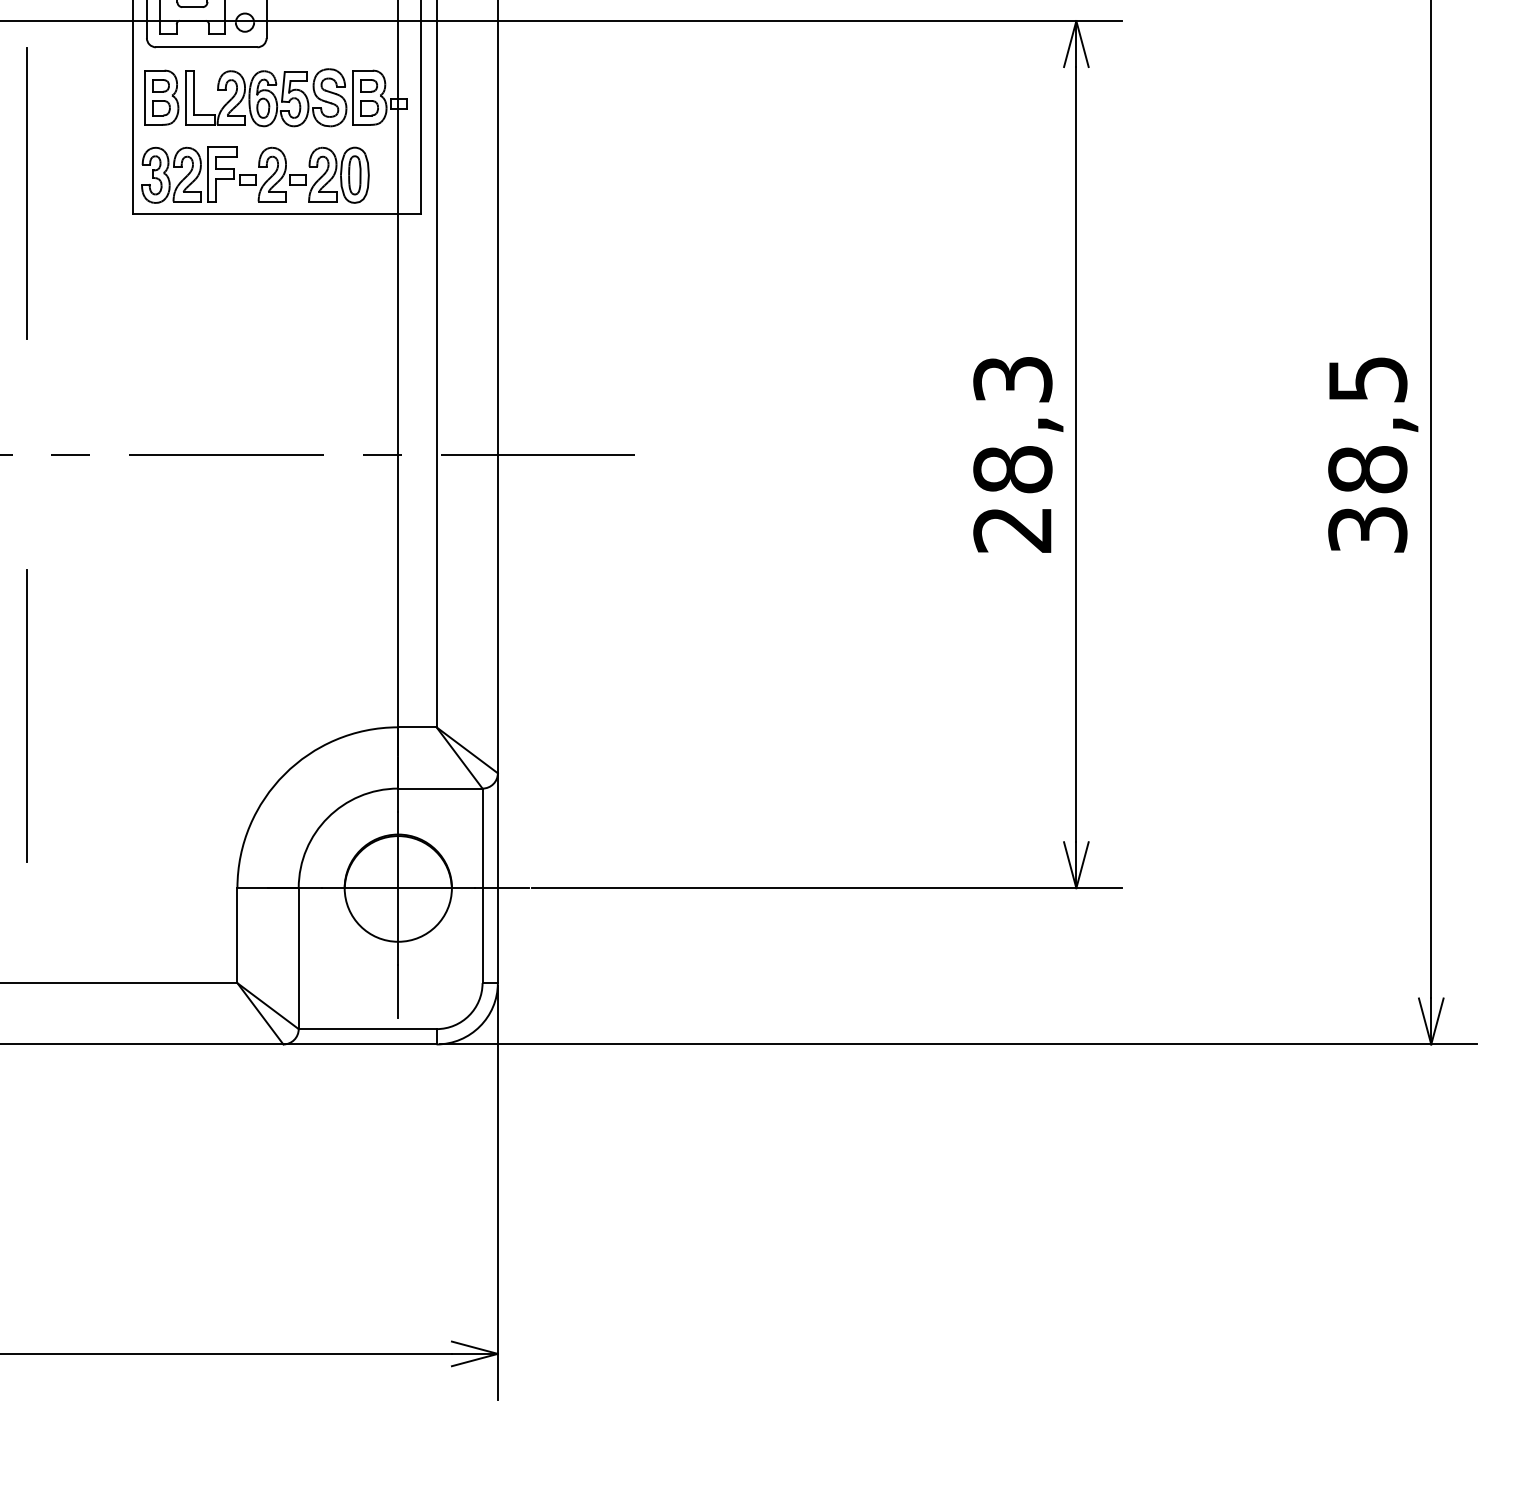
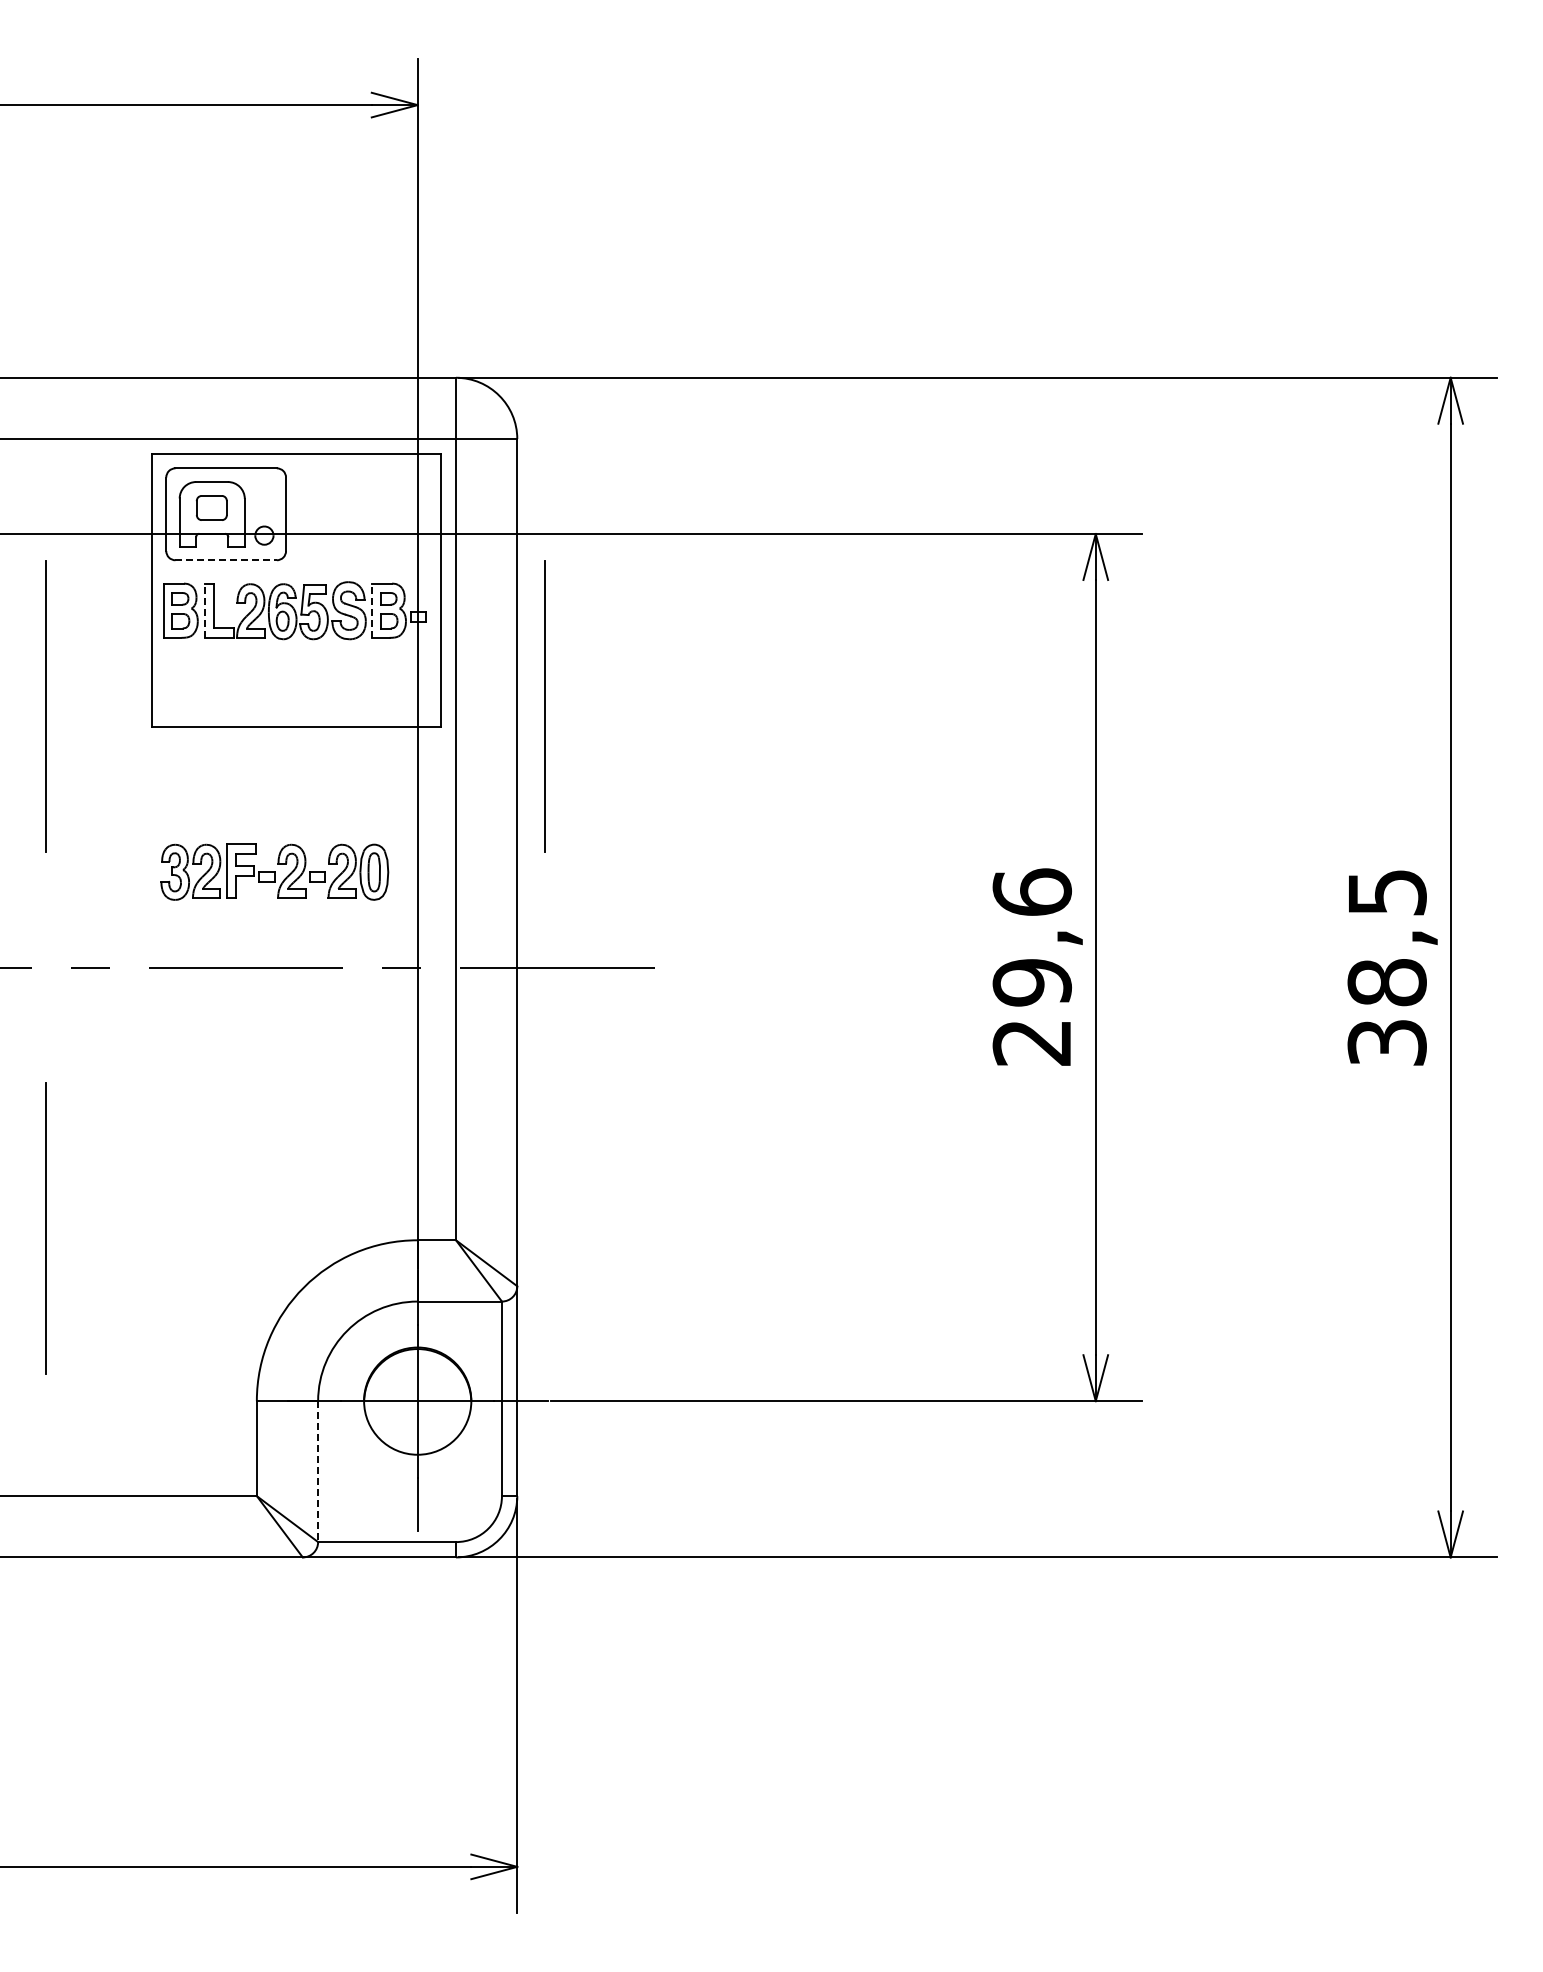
line: (207, 47) -> (226, 560), solid -> dashed
line: (186, 97) -> (205, 610), solid -> dashed
line: (353, 97) -> (372, 610), solid -> dashed
part: (255, 174) -> (274, 871), moved
line: (525, 193) -> (544, 706), added
text: (1013, 424) -> (1032, 937), 28,3 -> 29,6
line: (299, 959) -> (318, 1472), solid -> dashed

